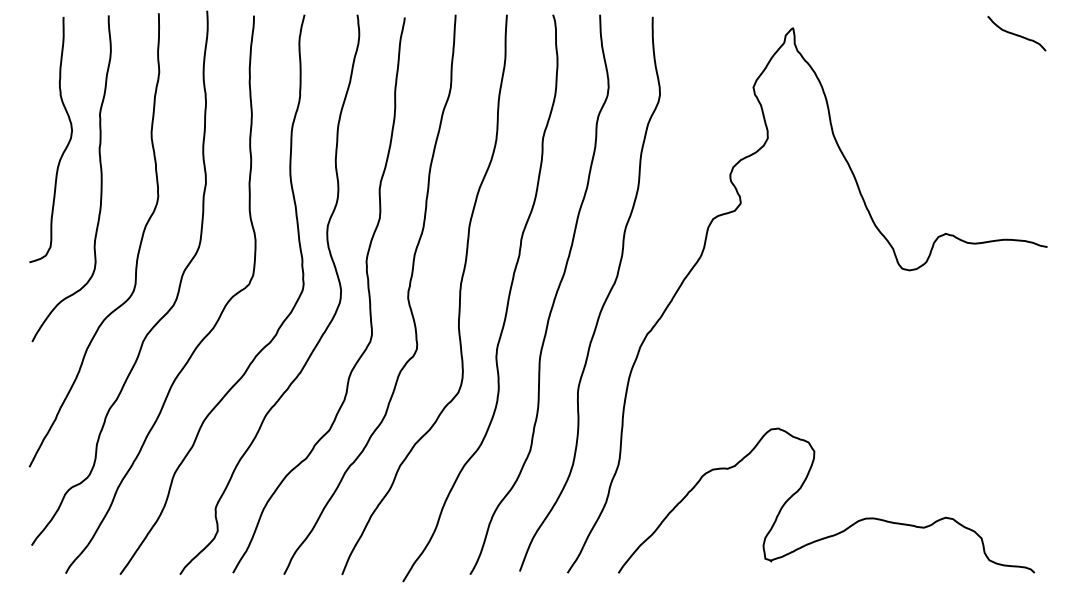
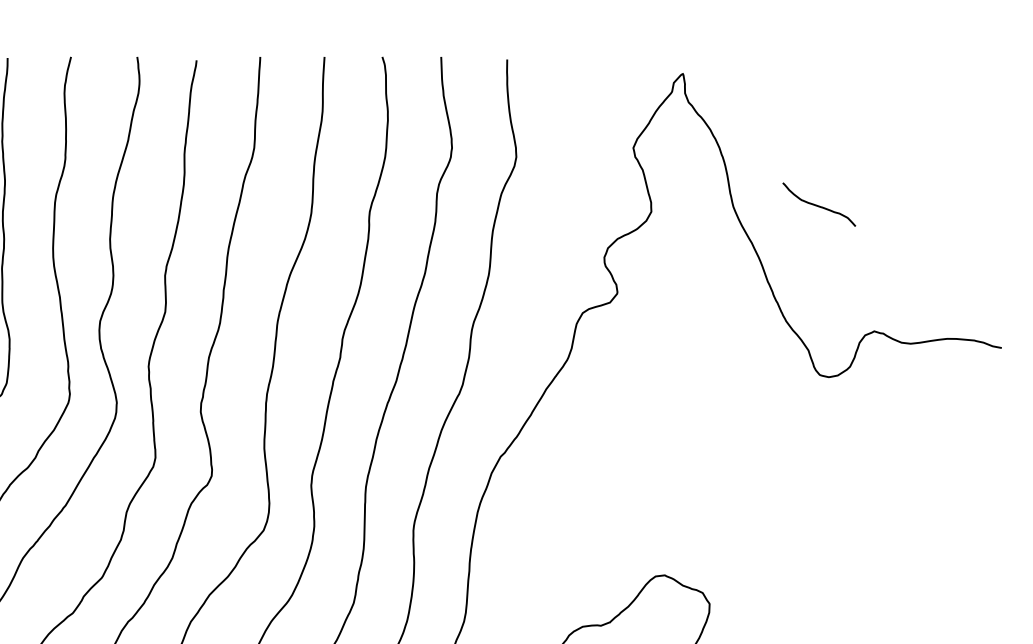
curve: (1015, 33) -> (817, 204), moved

